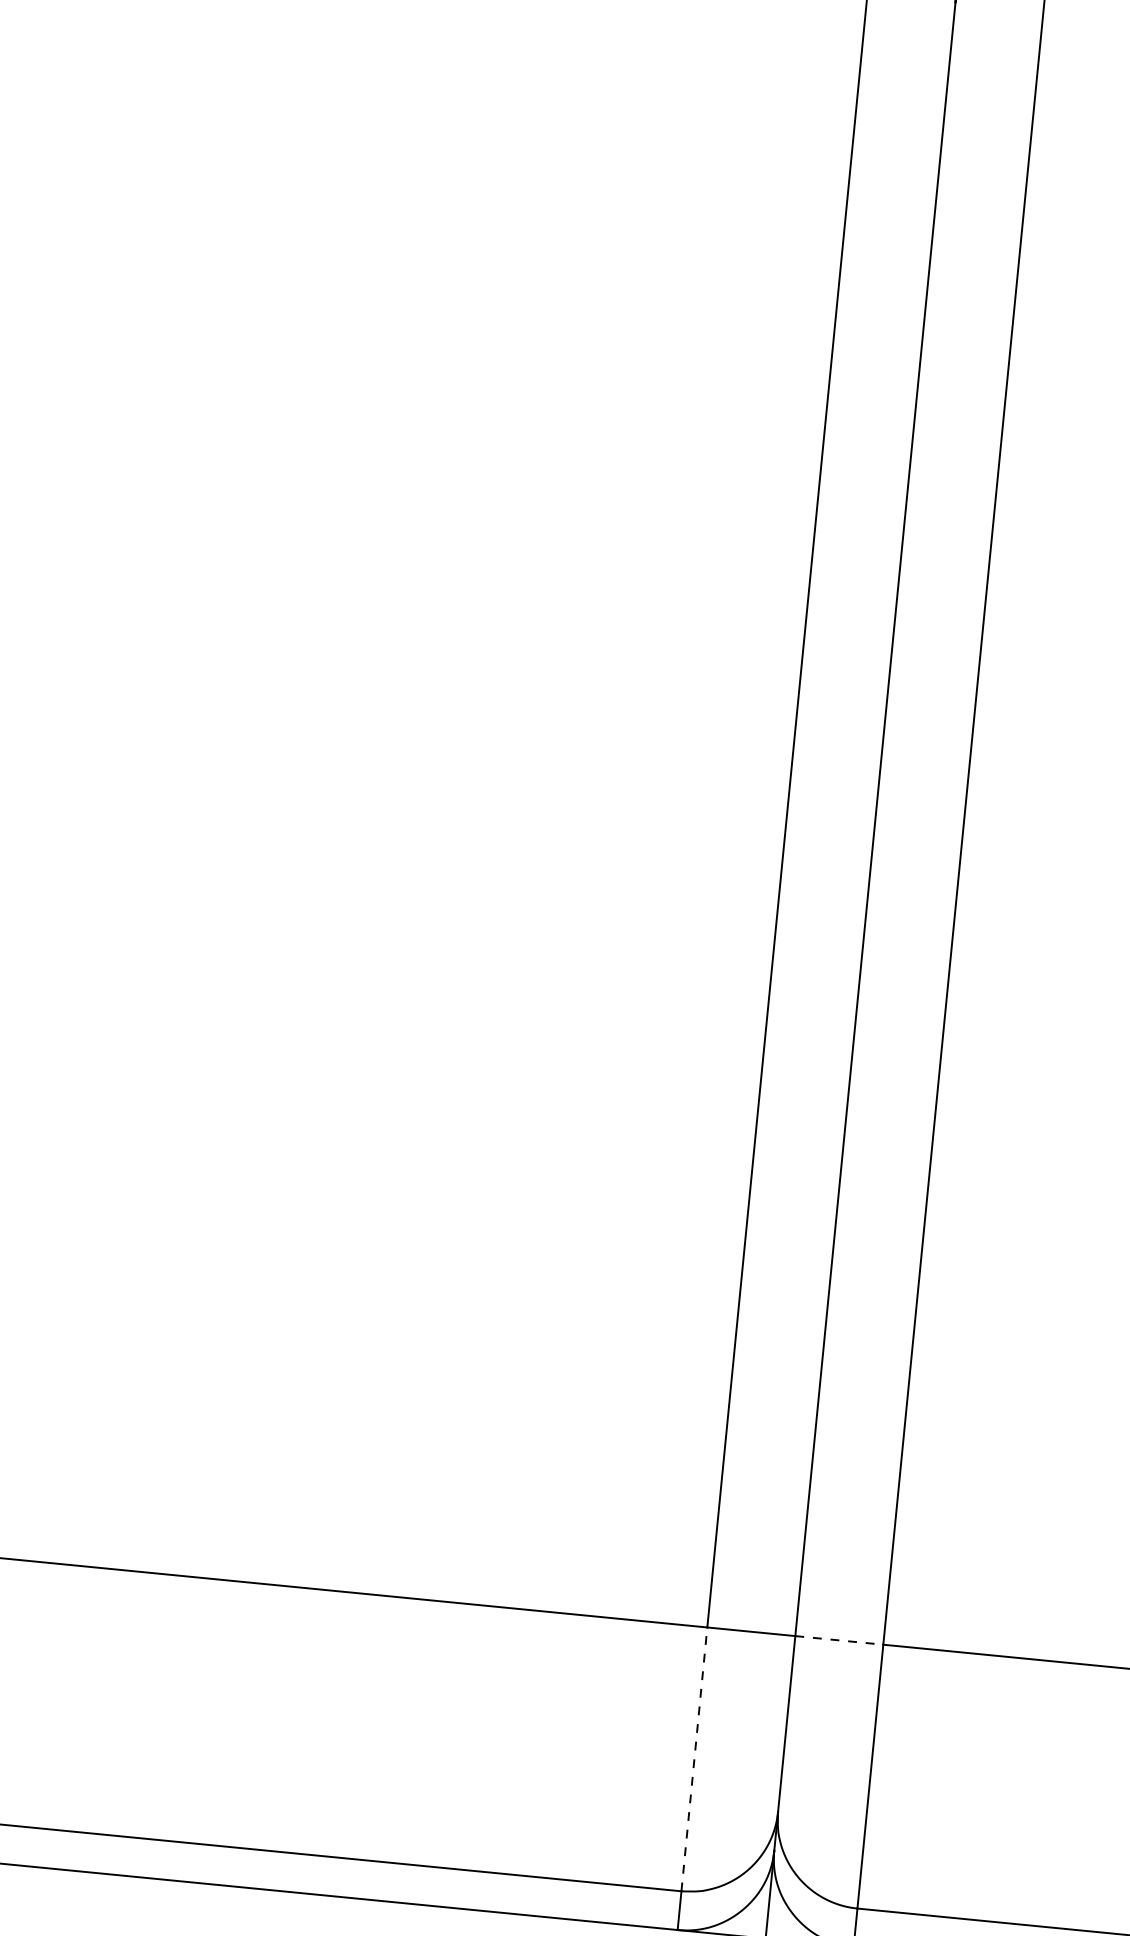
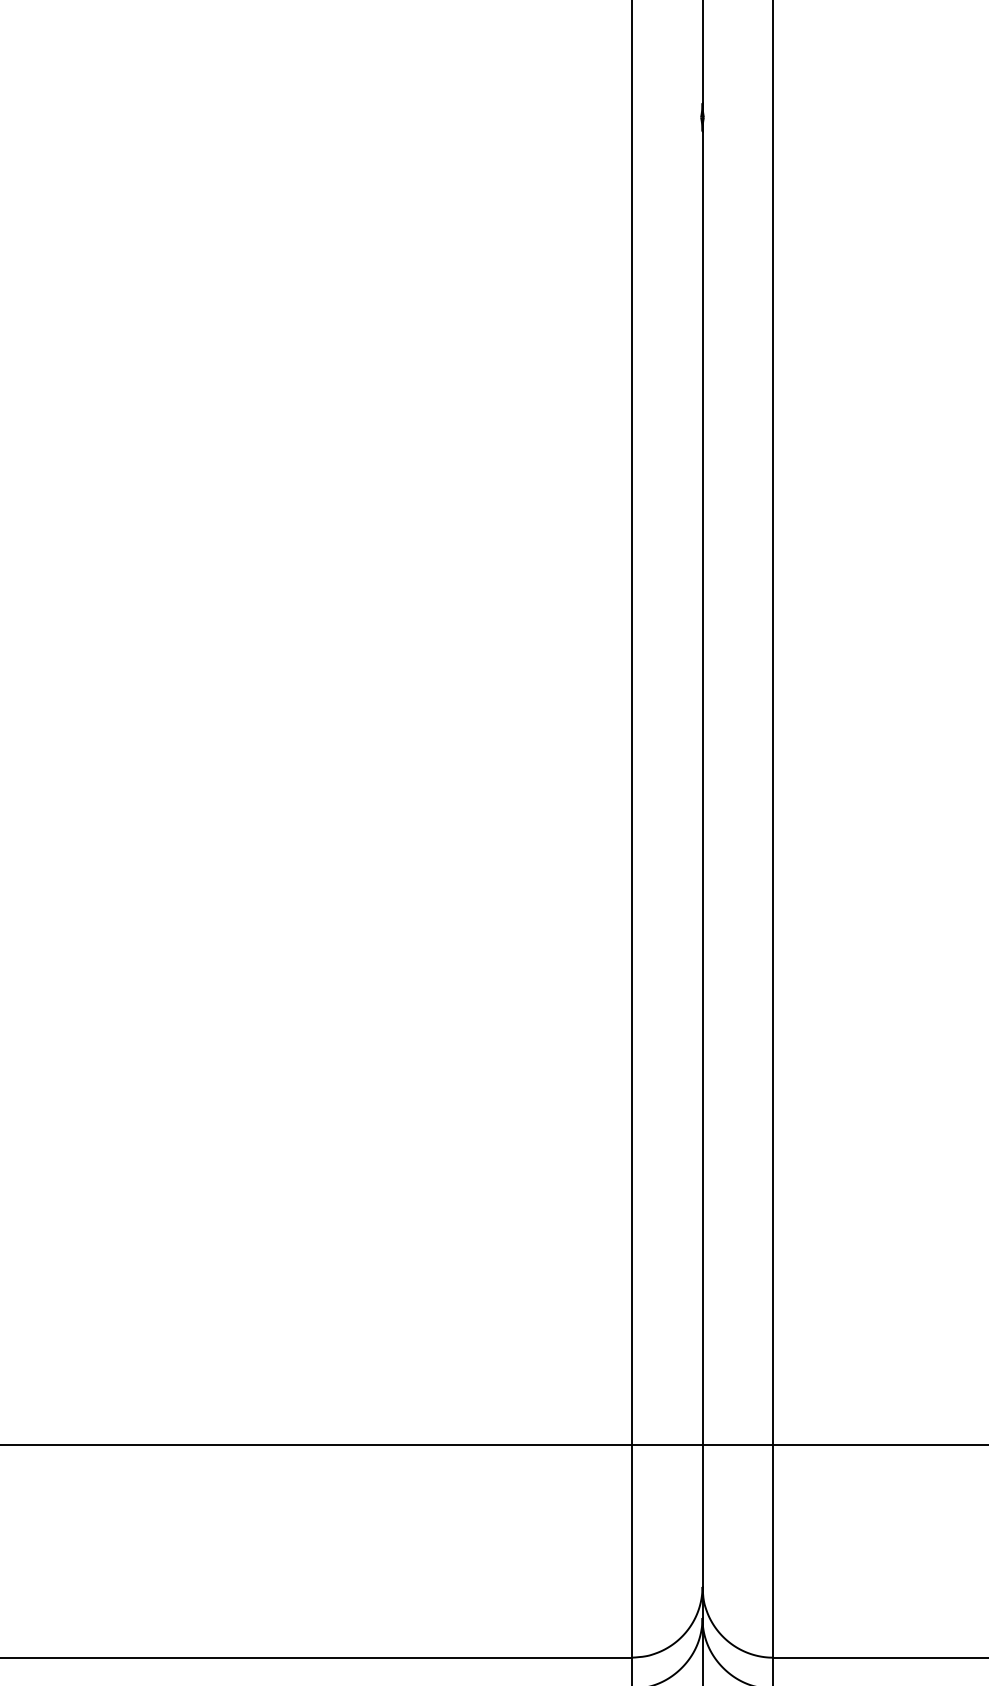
line: (840, 1640) -> (738, 1445), dashed -> solid
line: (694, 1759) -> (631, 1551), dashed -> solid

